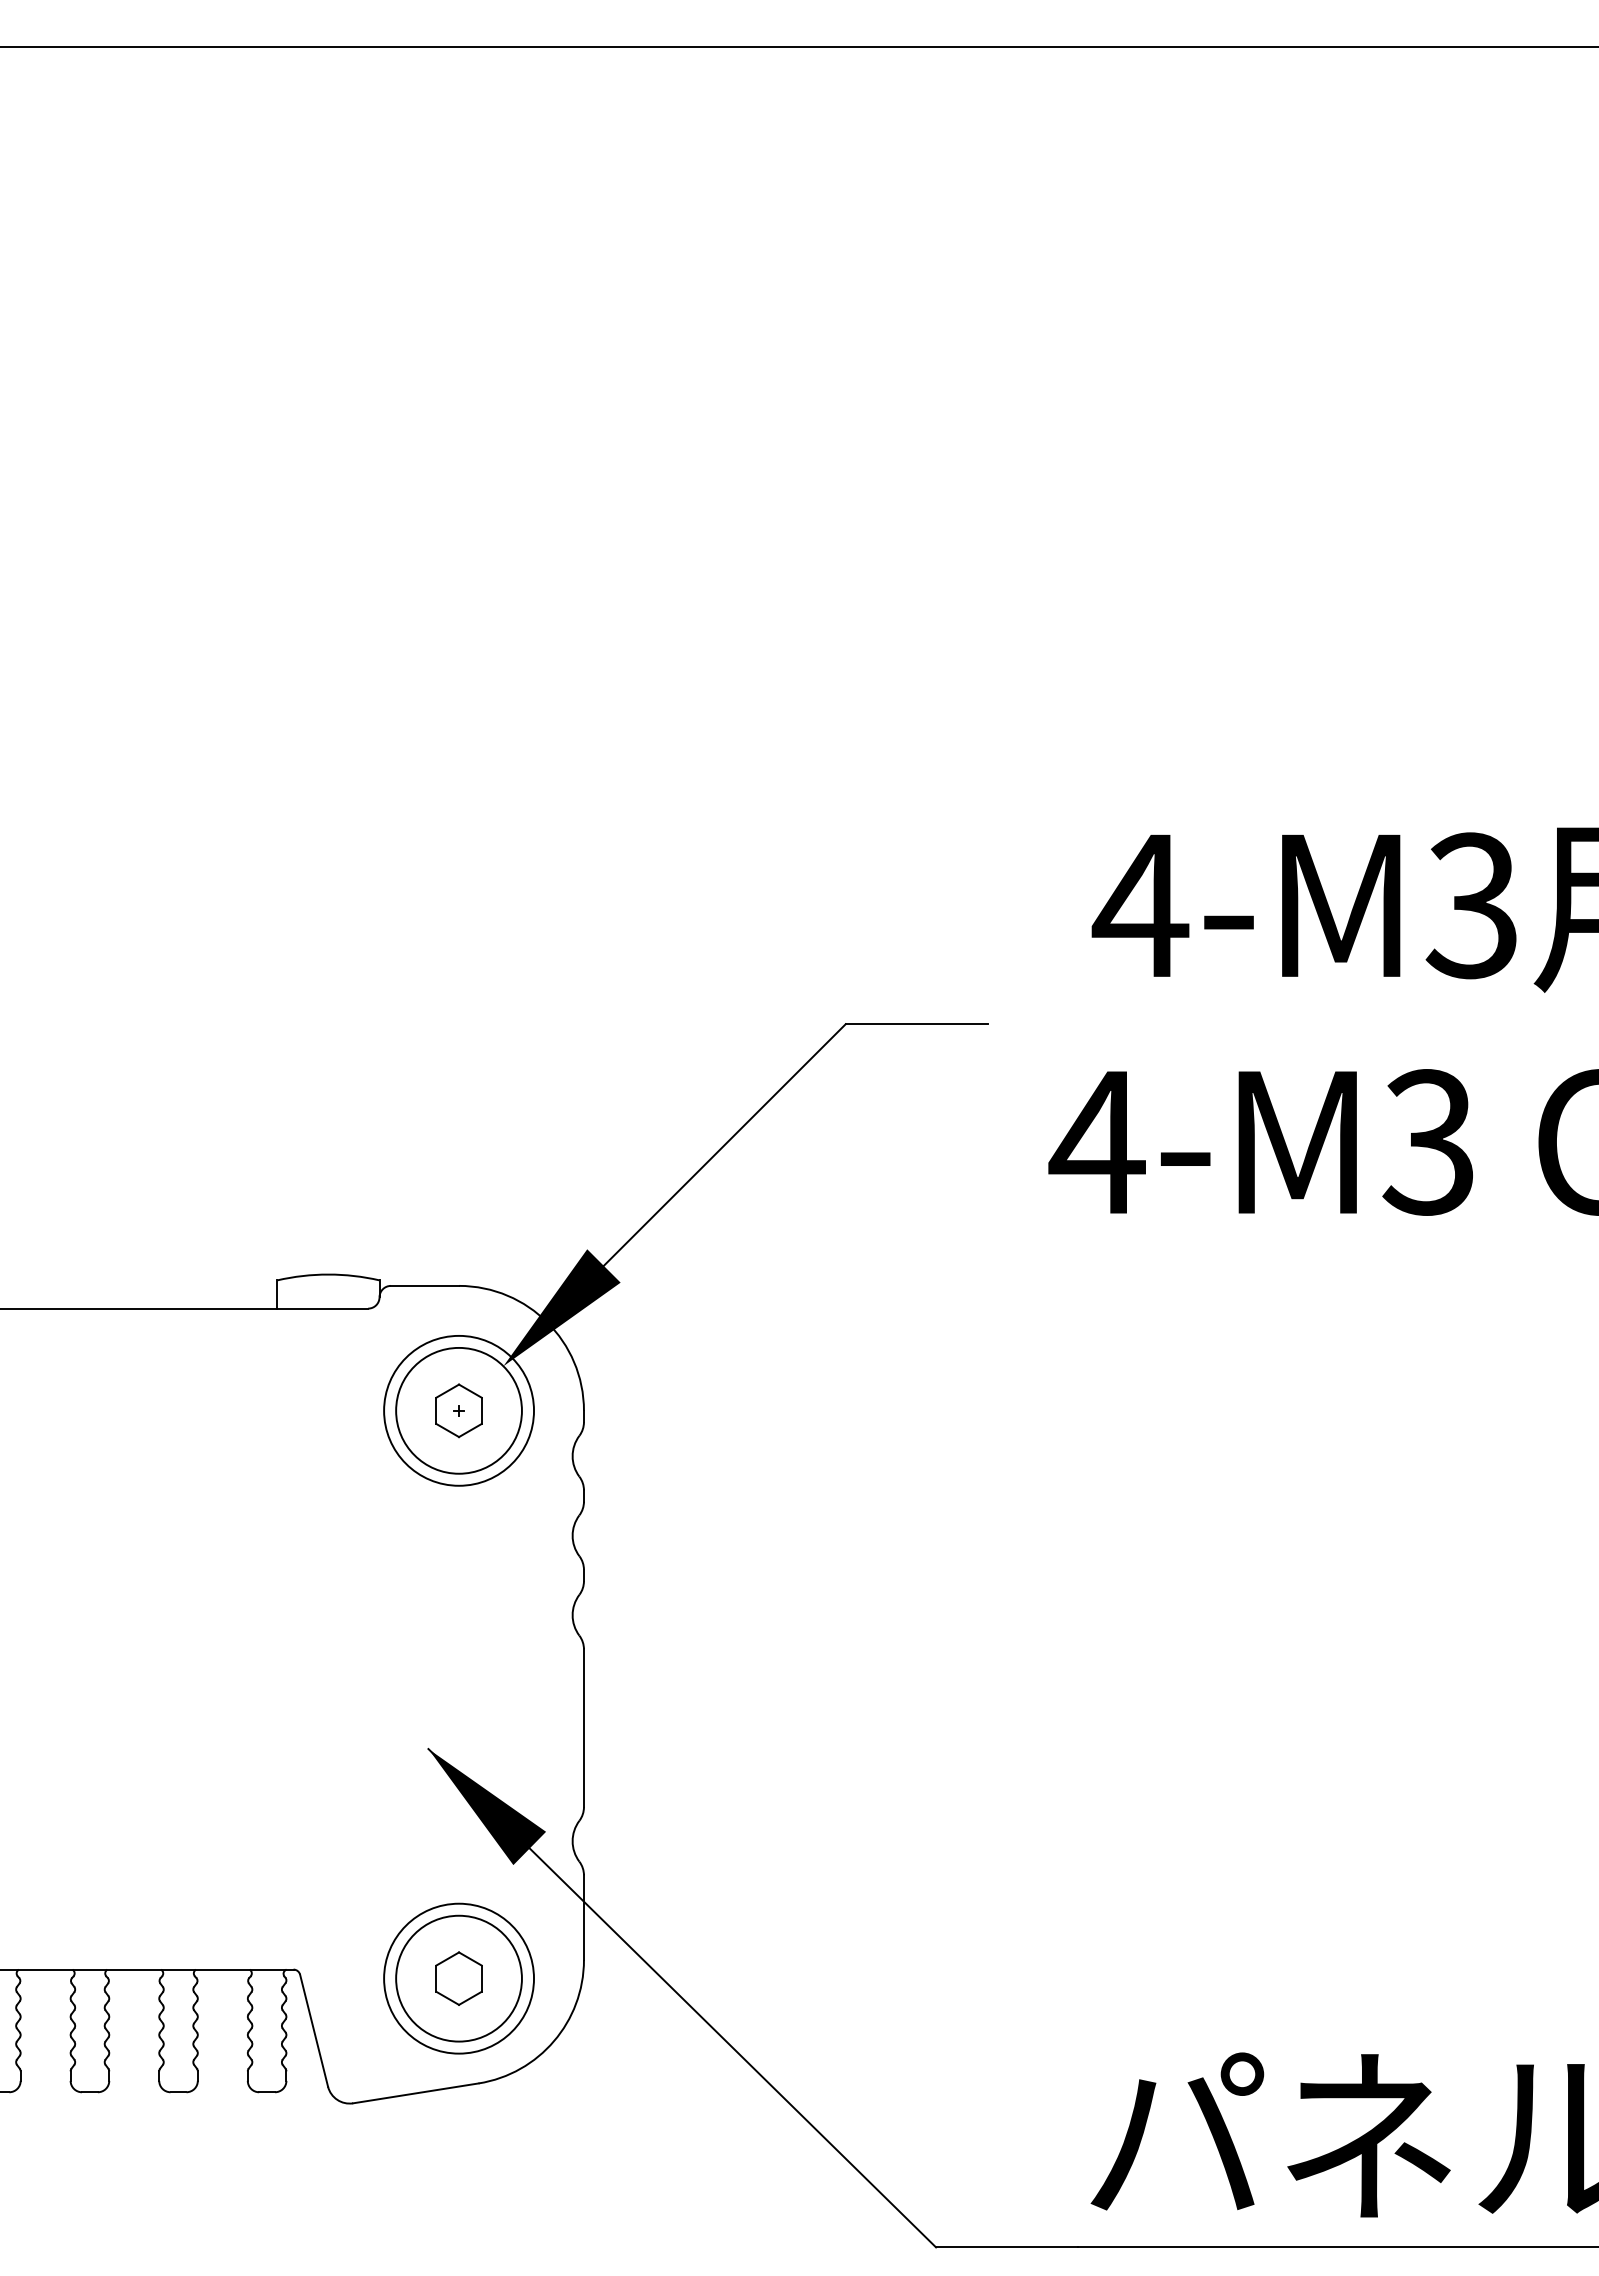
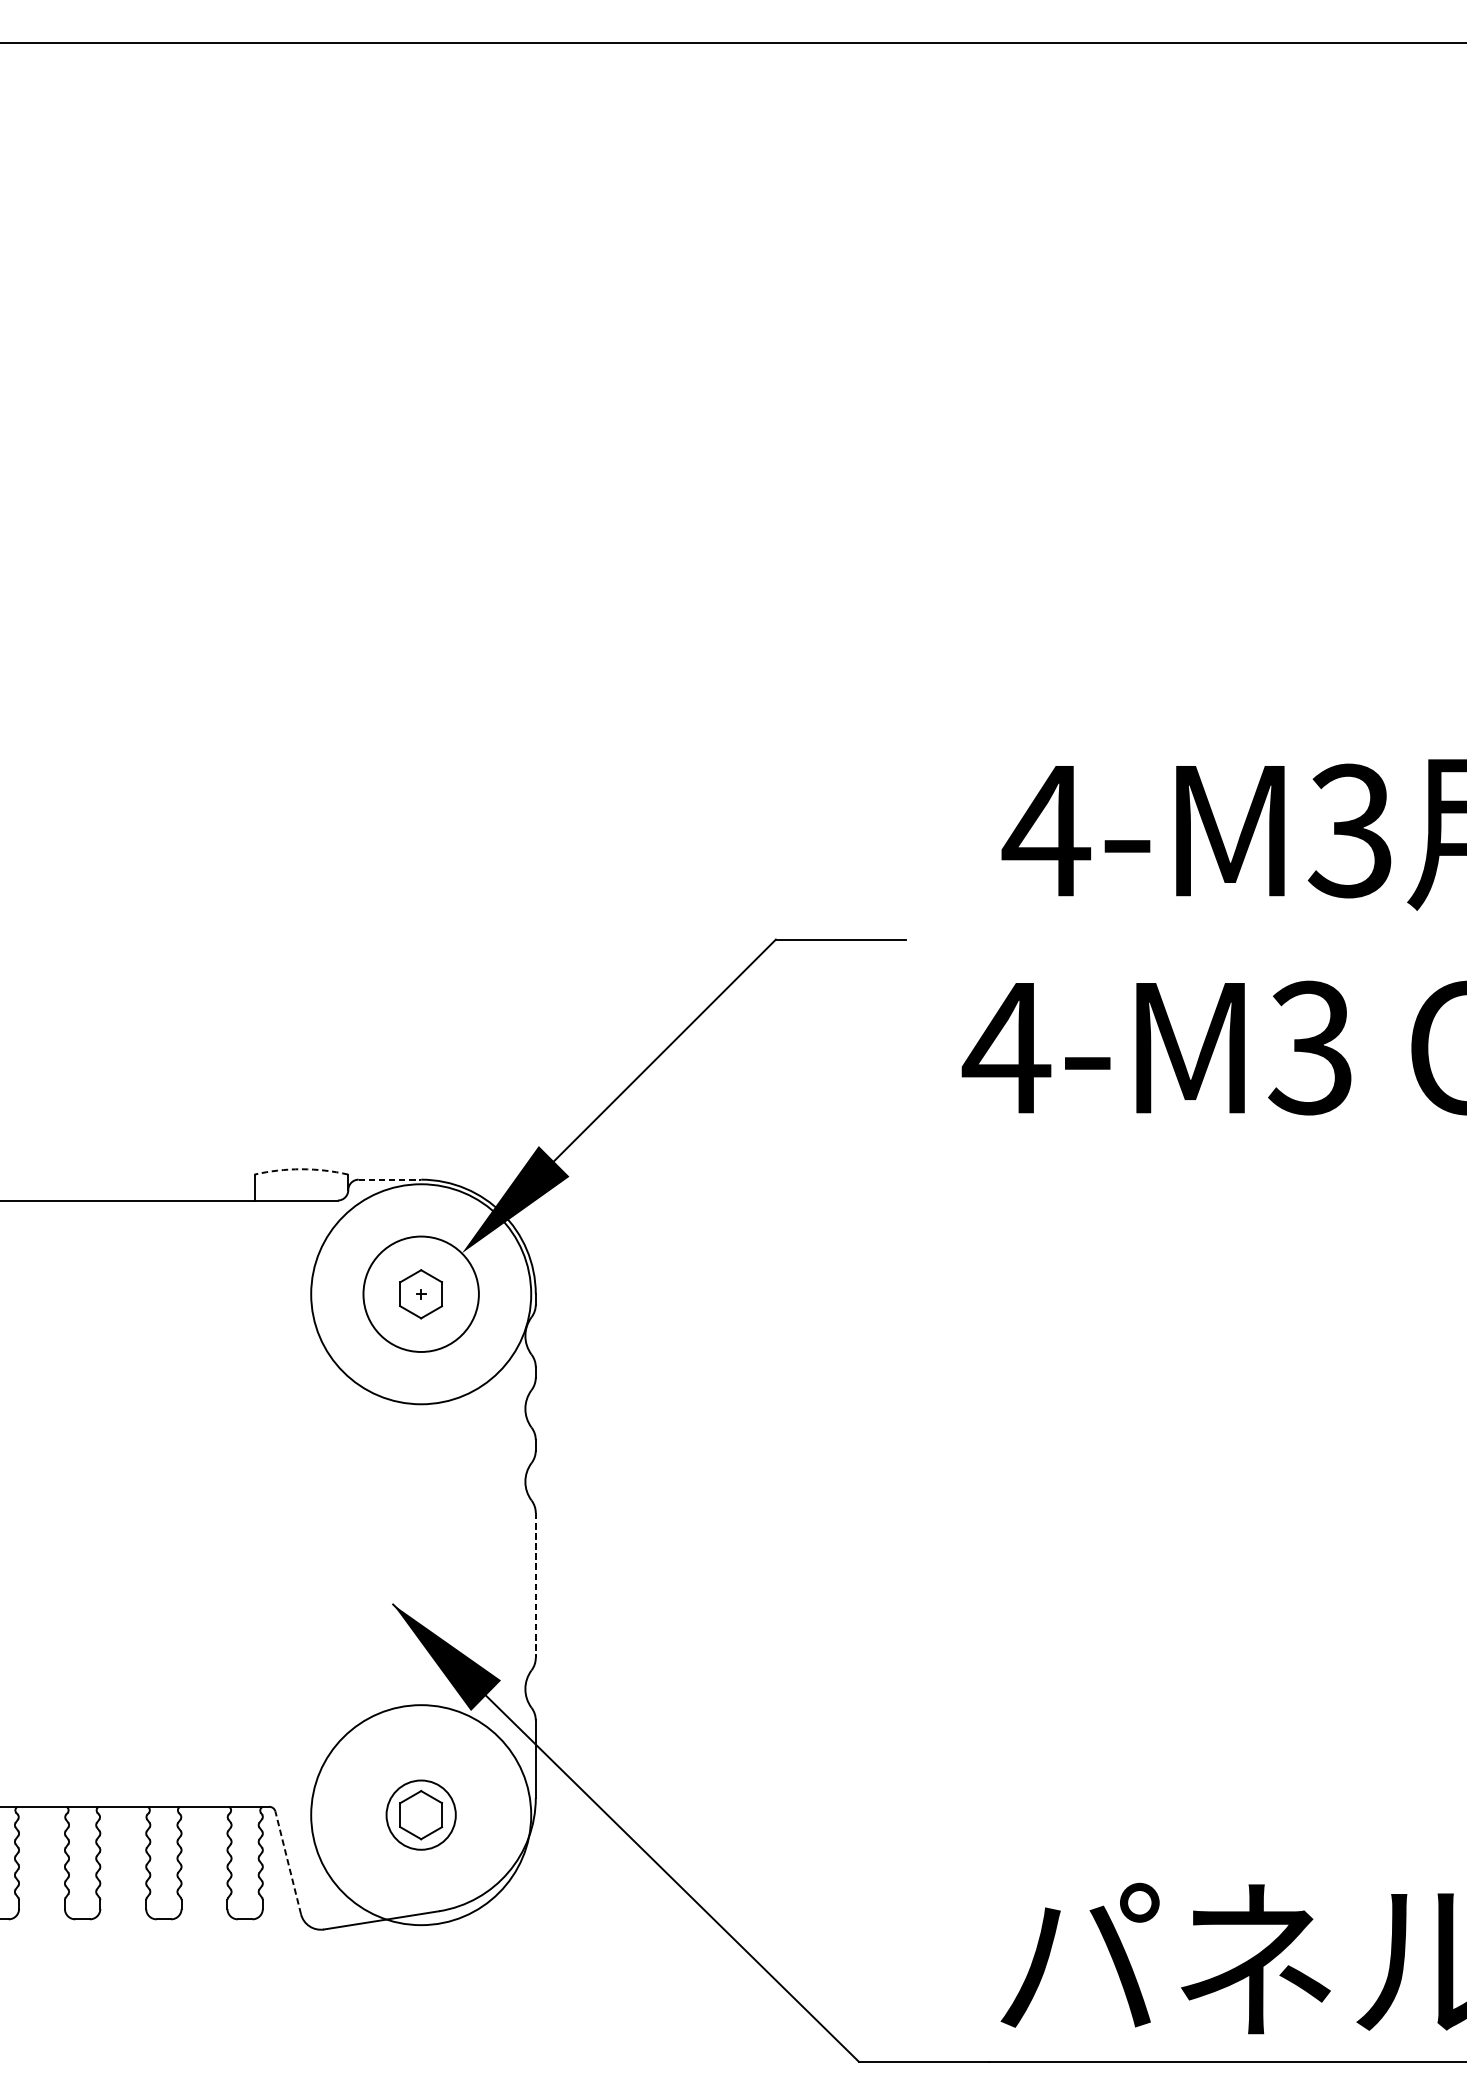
arc: (328, 1274) -> (301, 1169), solid -> dashed
line: (425, 1285) -> (390, 1179), solid -> dashed
circle: (459, 1410) -> (421, 1293), size x1.6
line: (583, 1728) -> (535, 1585), solid -> dashed
circle: (458, 1978) -> (420, 1814), size x0.6
circle: (459, 1978) -> (421, 1814), size x1.6
line: (314, 2030) -> (288, 1862), solid -> dashed

